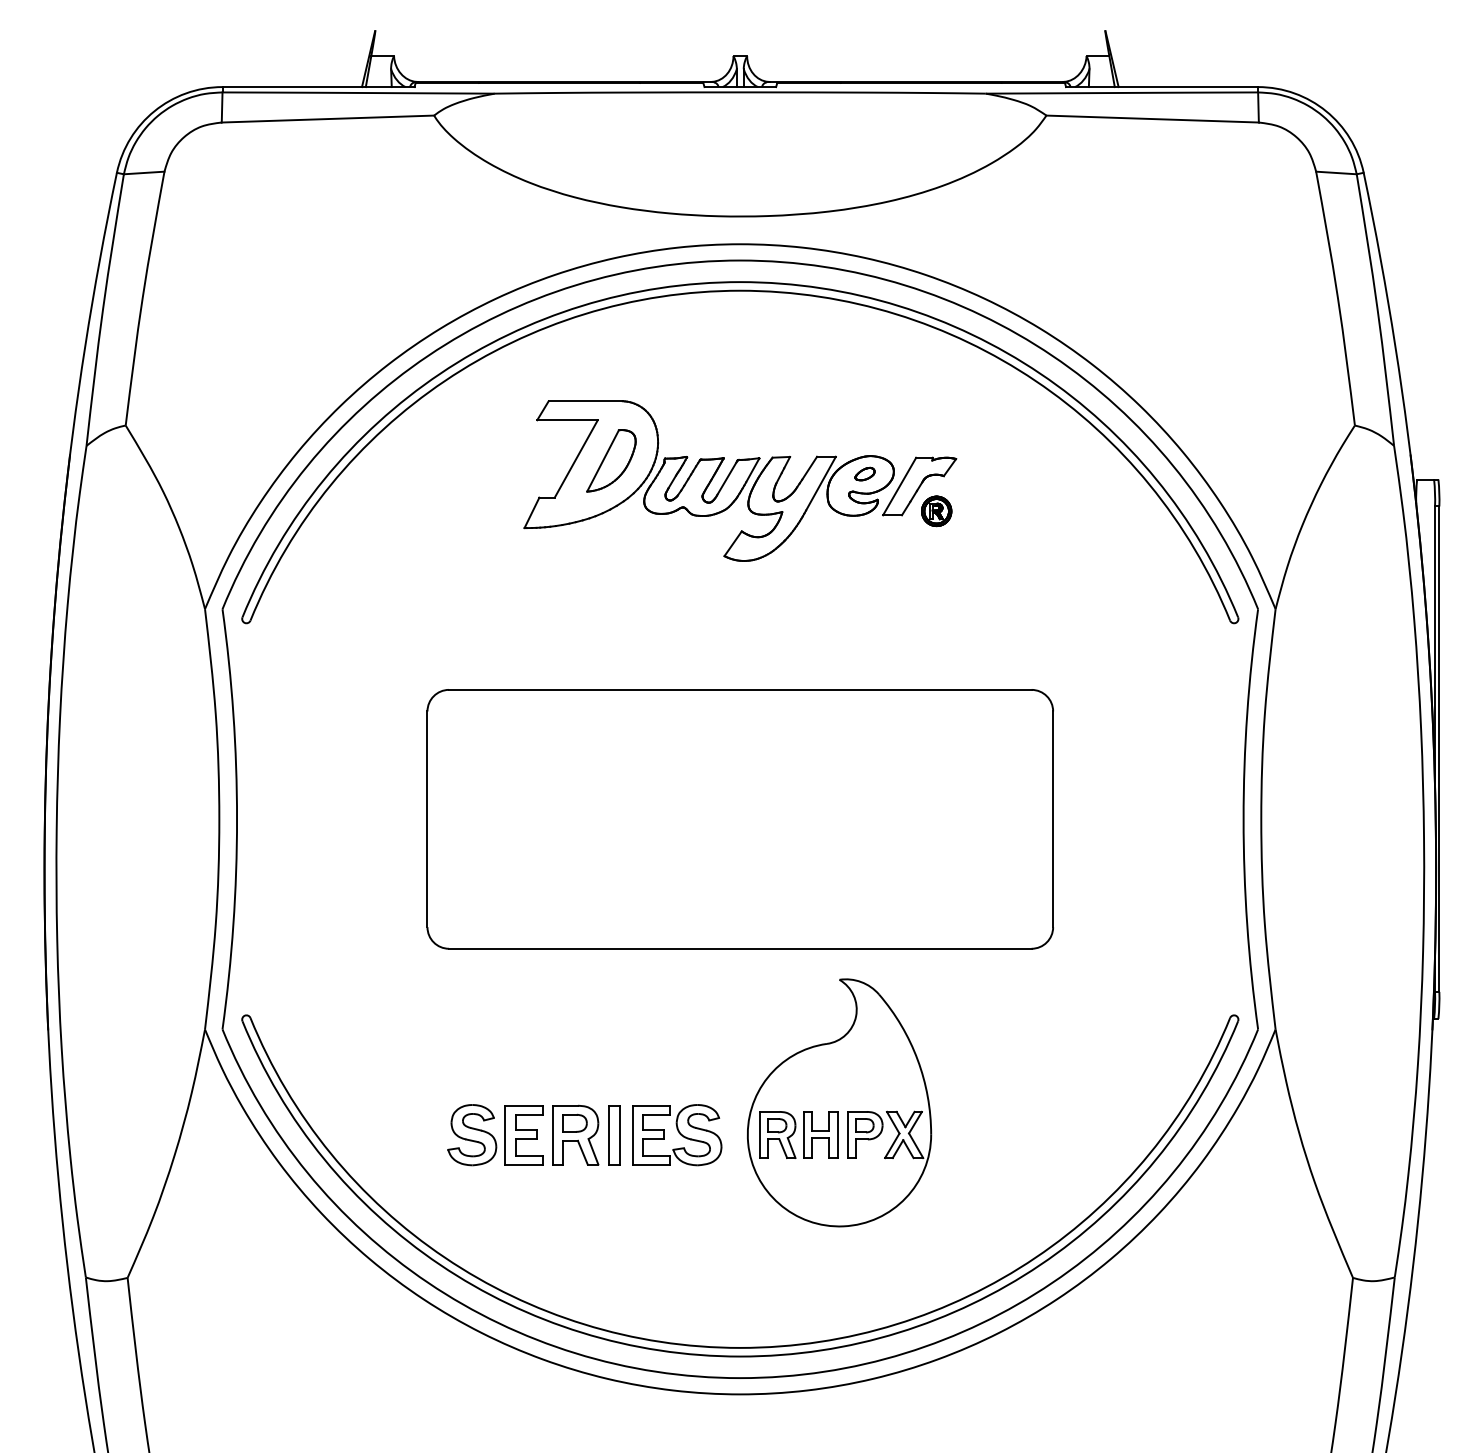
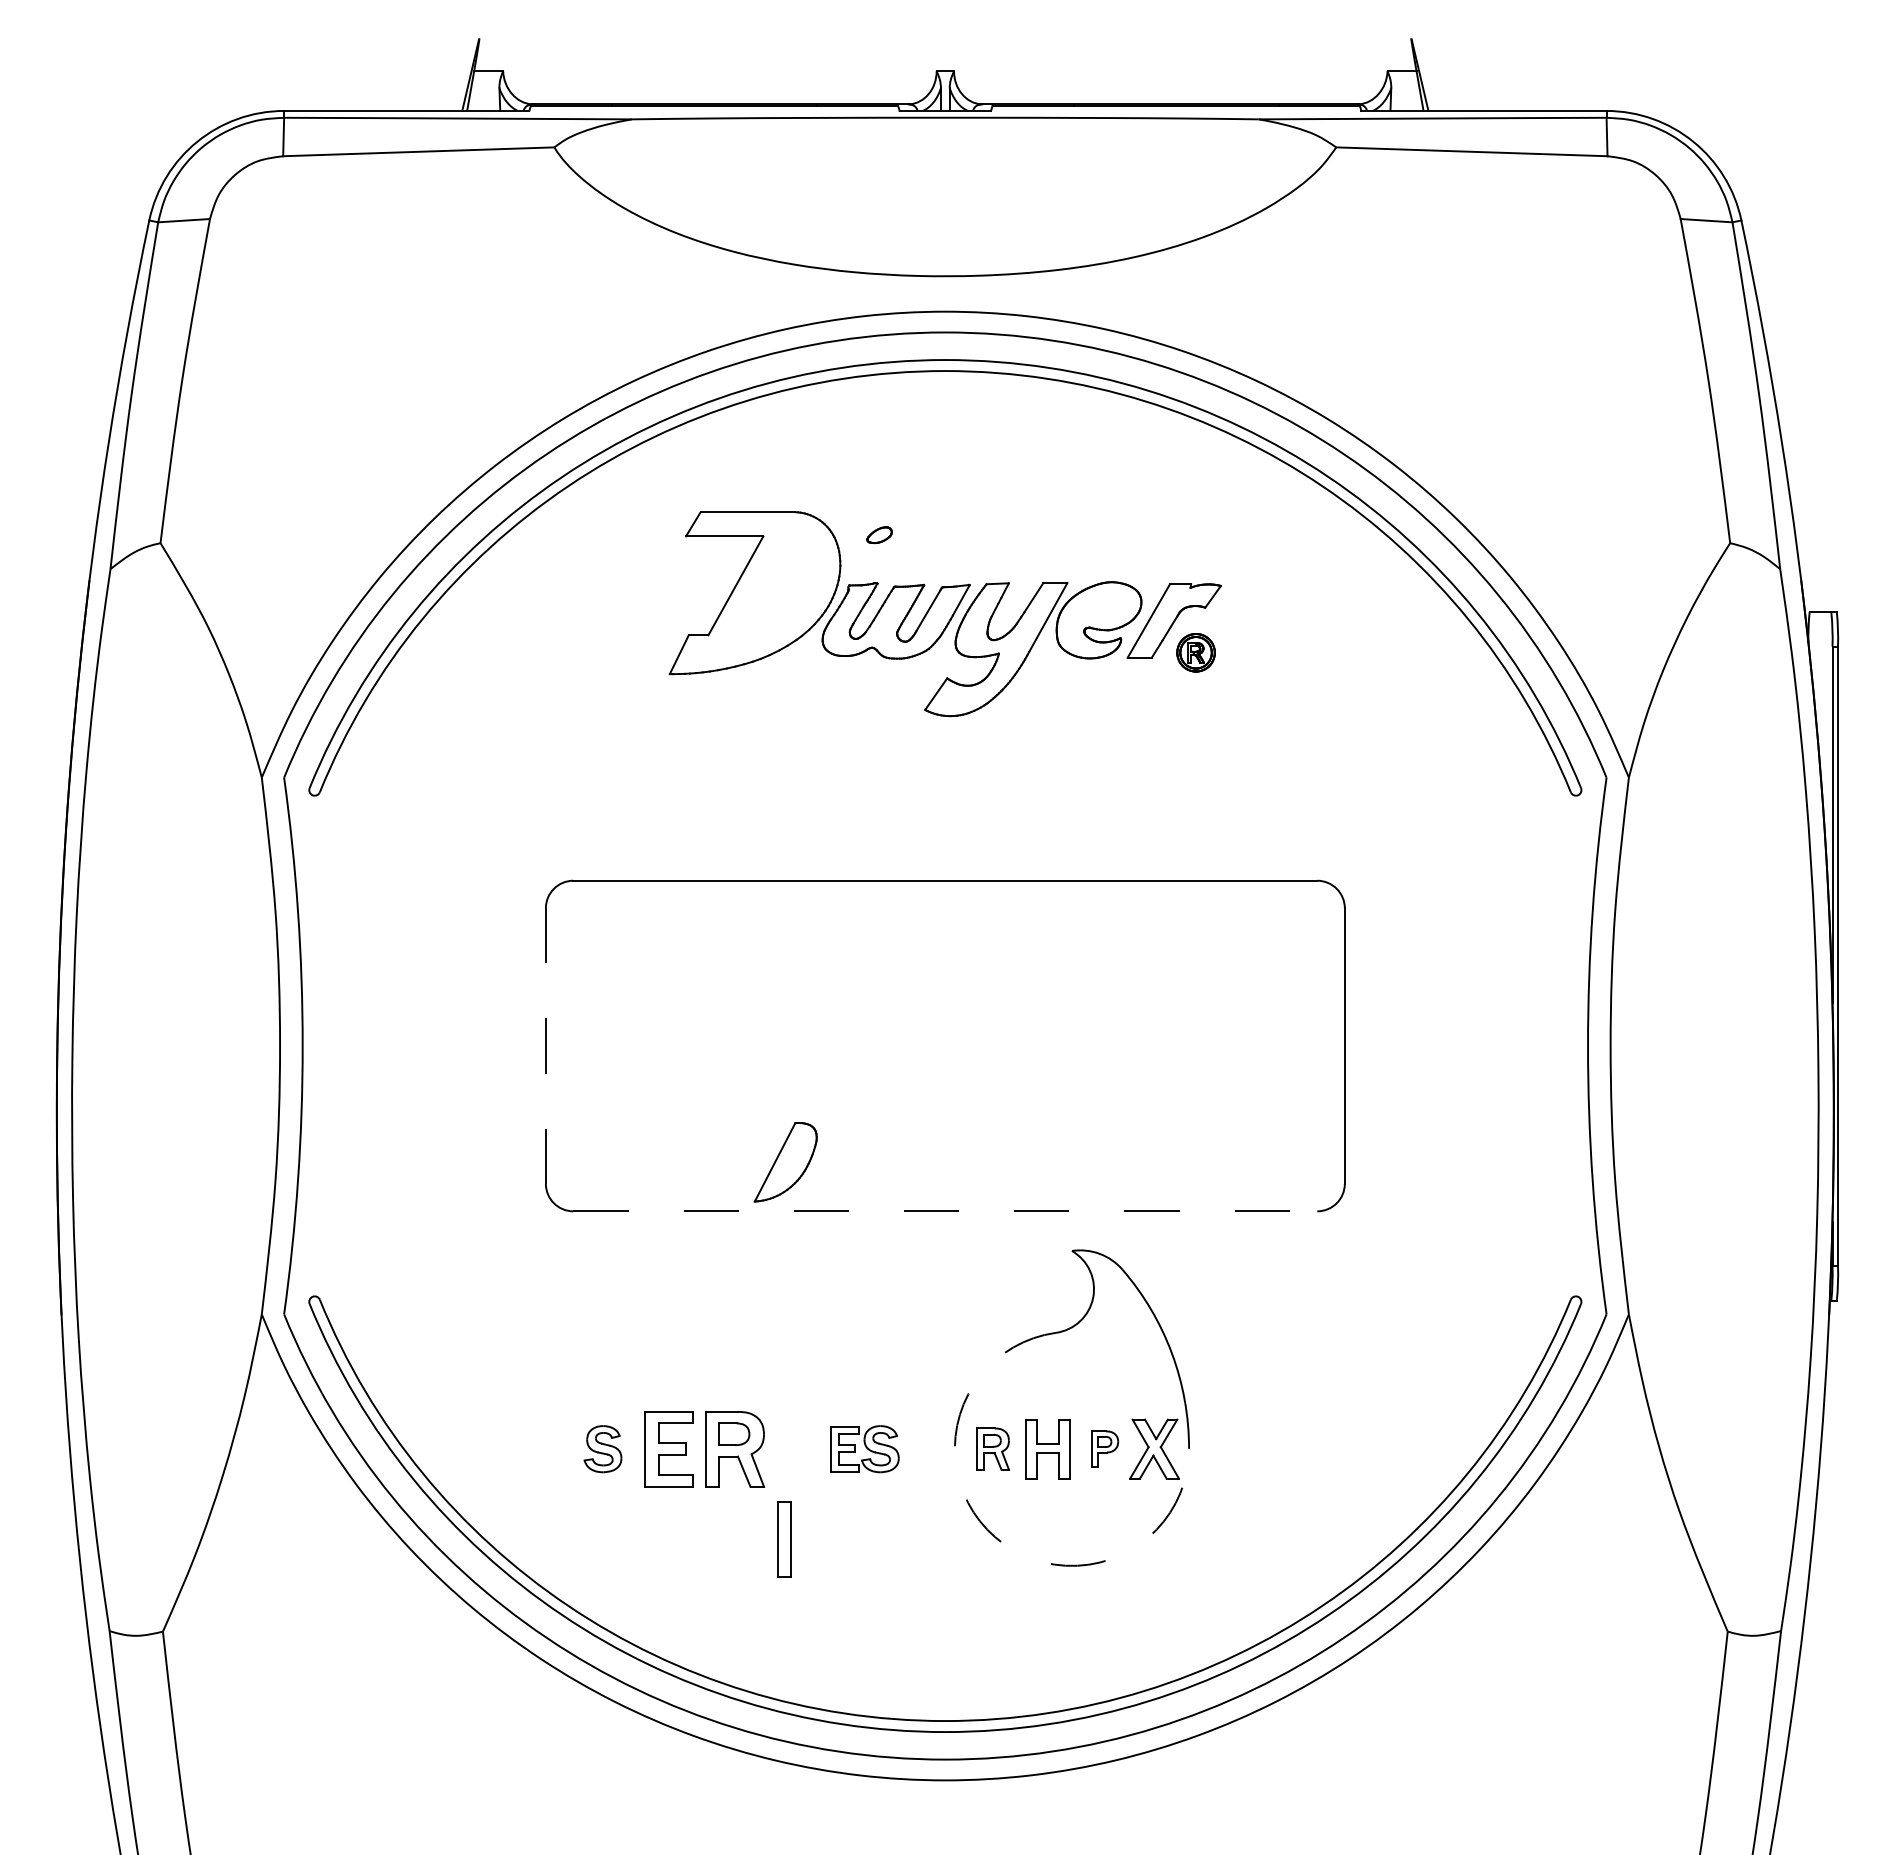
part: (611, 461) -> (785, 1162), moved
part: (864, 474) -> (879, 535), moved
line: (427, 819) -> (545, 1046), solid -> dashed
line: (740, 948) -> (945, 1211), solid -> dashed
part: (471, 1134) -> (602, 1448), size x0.6
part: (677, 1134) -> (864, 1448), size x0.6
part: (777, 1134) -> (992, 1448), size x0.7
part: (864, 1134) -> (1104, 1448), size x0.6
part: (614, 1135) -> (784, 1539), moved
arc: (779, 1204) -> (995, 1537), solid -> dashed

